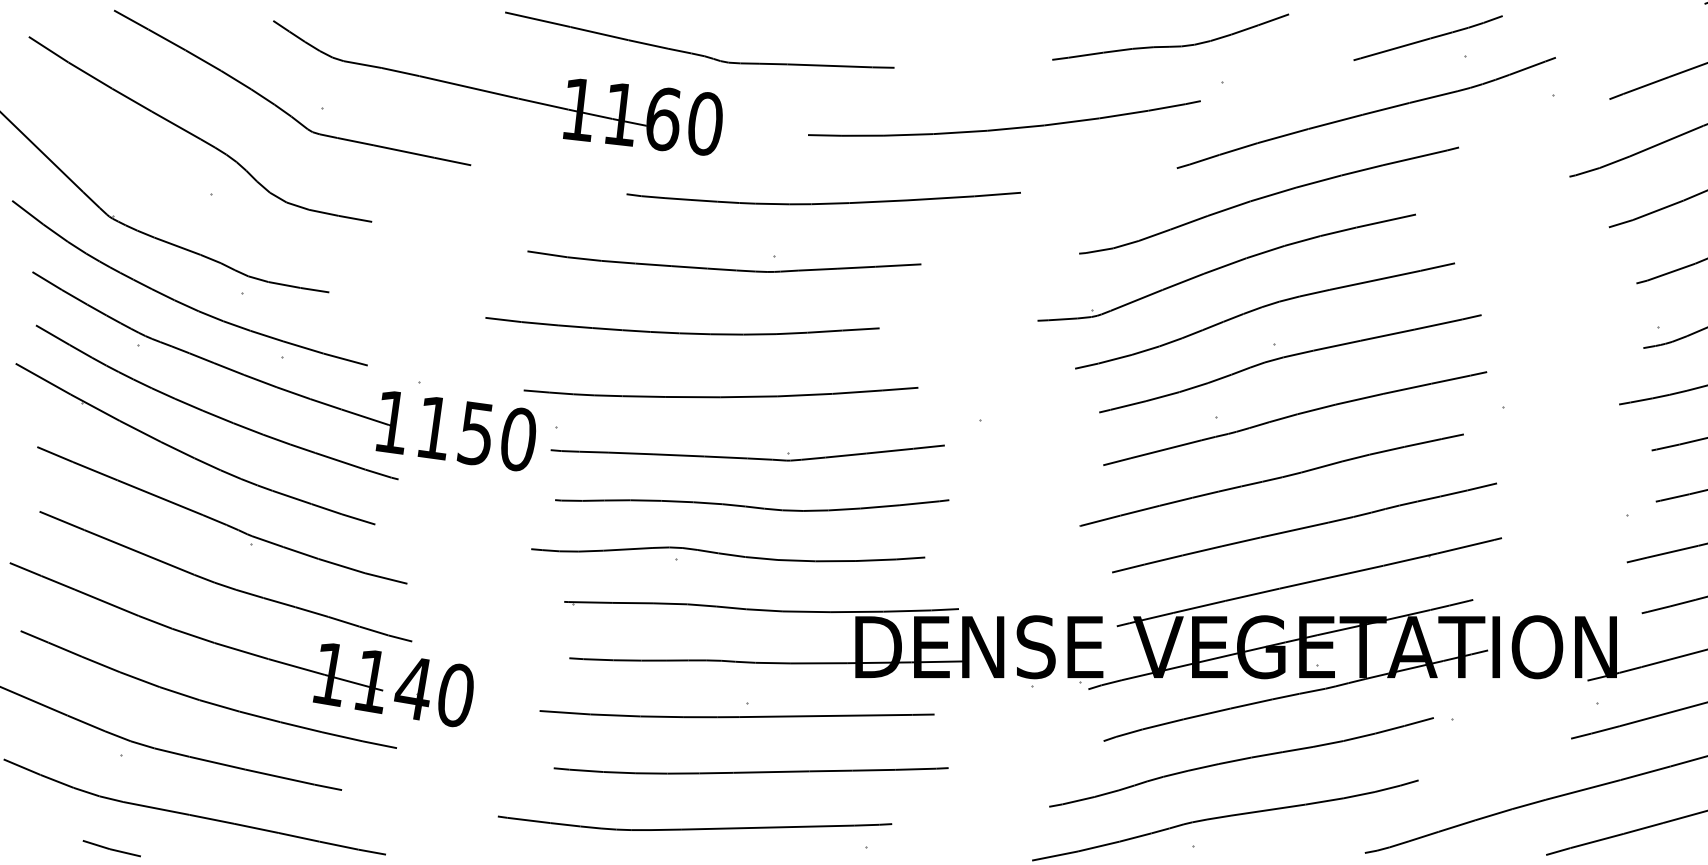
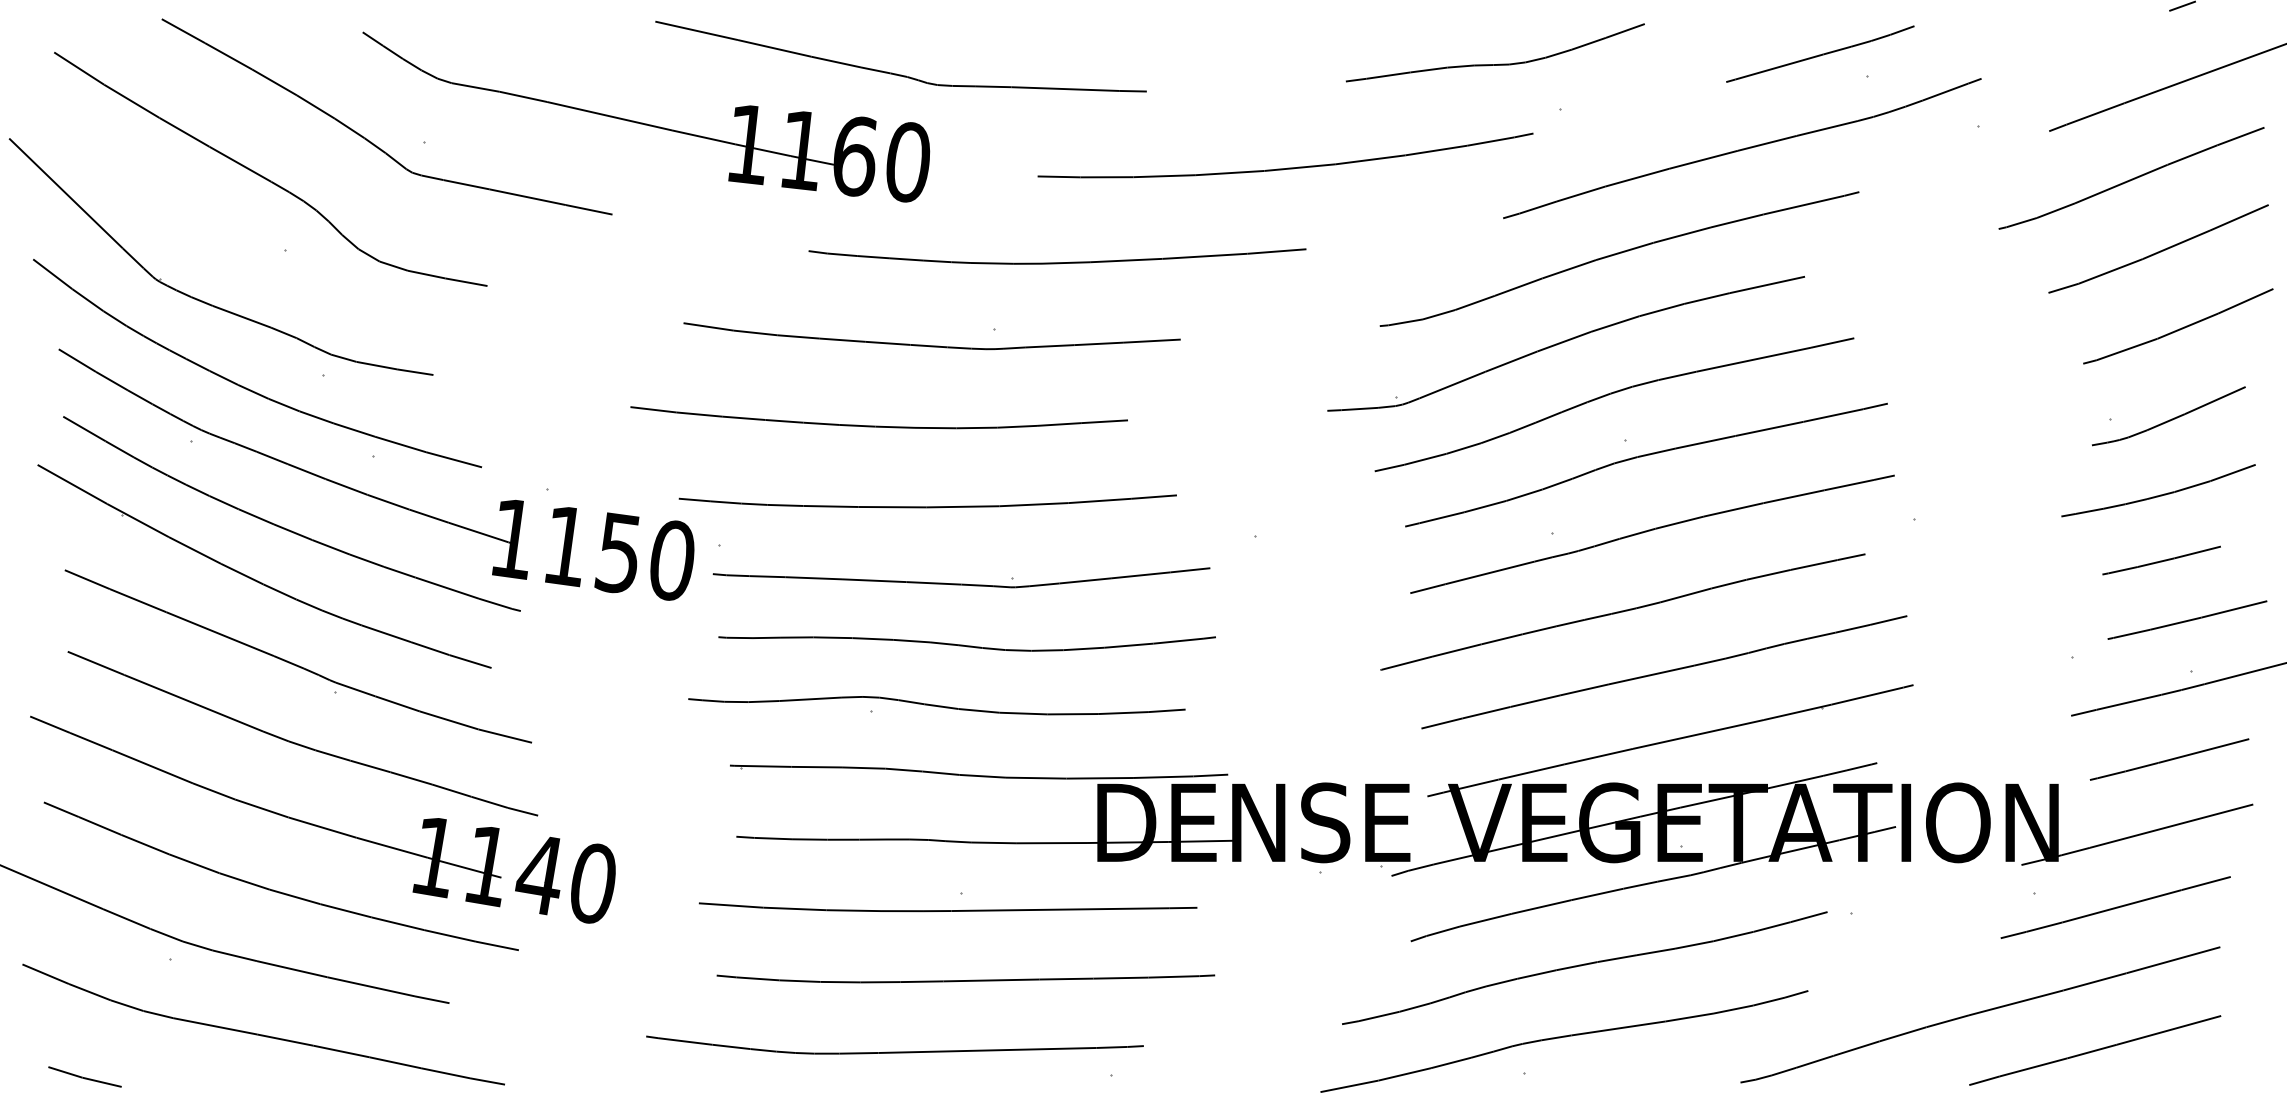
line: (111, 848) -> (84, 1077), moved

